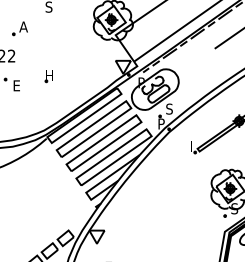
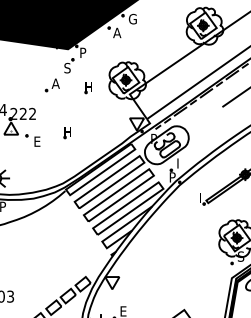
part: (19, 28) -> (51, 85), moved
part: (70, 28) -> (87, 88), added
text: (169, 109) -> (180, 163), S -> I

